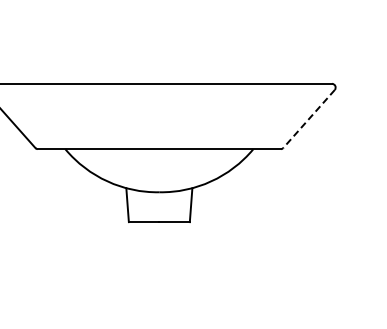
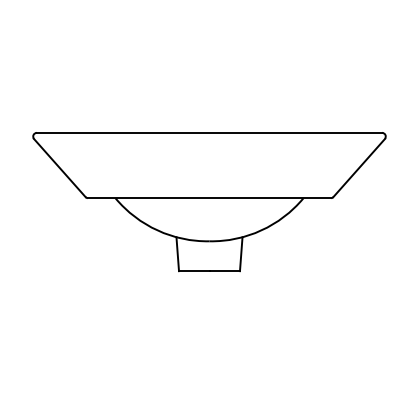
line: (309, 119) -> (359, 168), dashed -> solid

